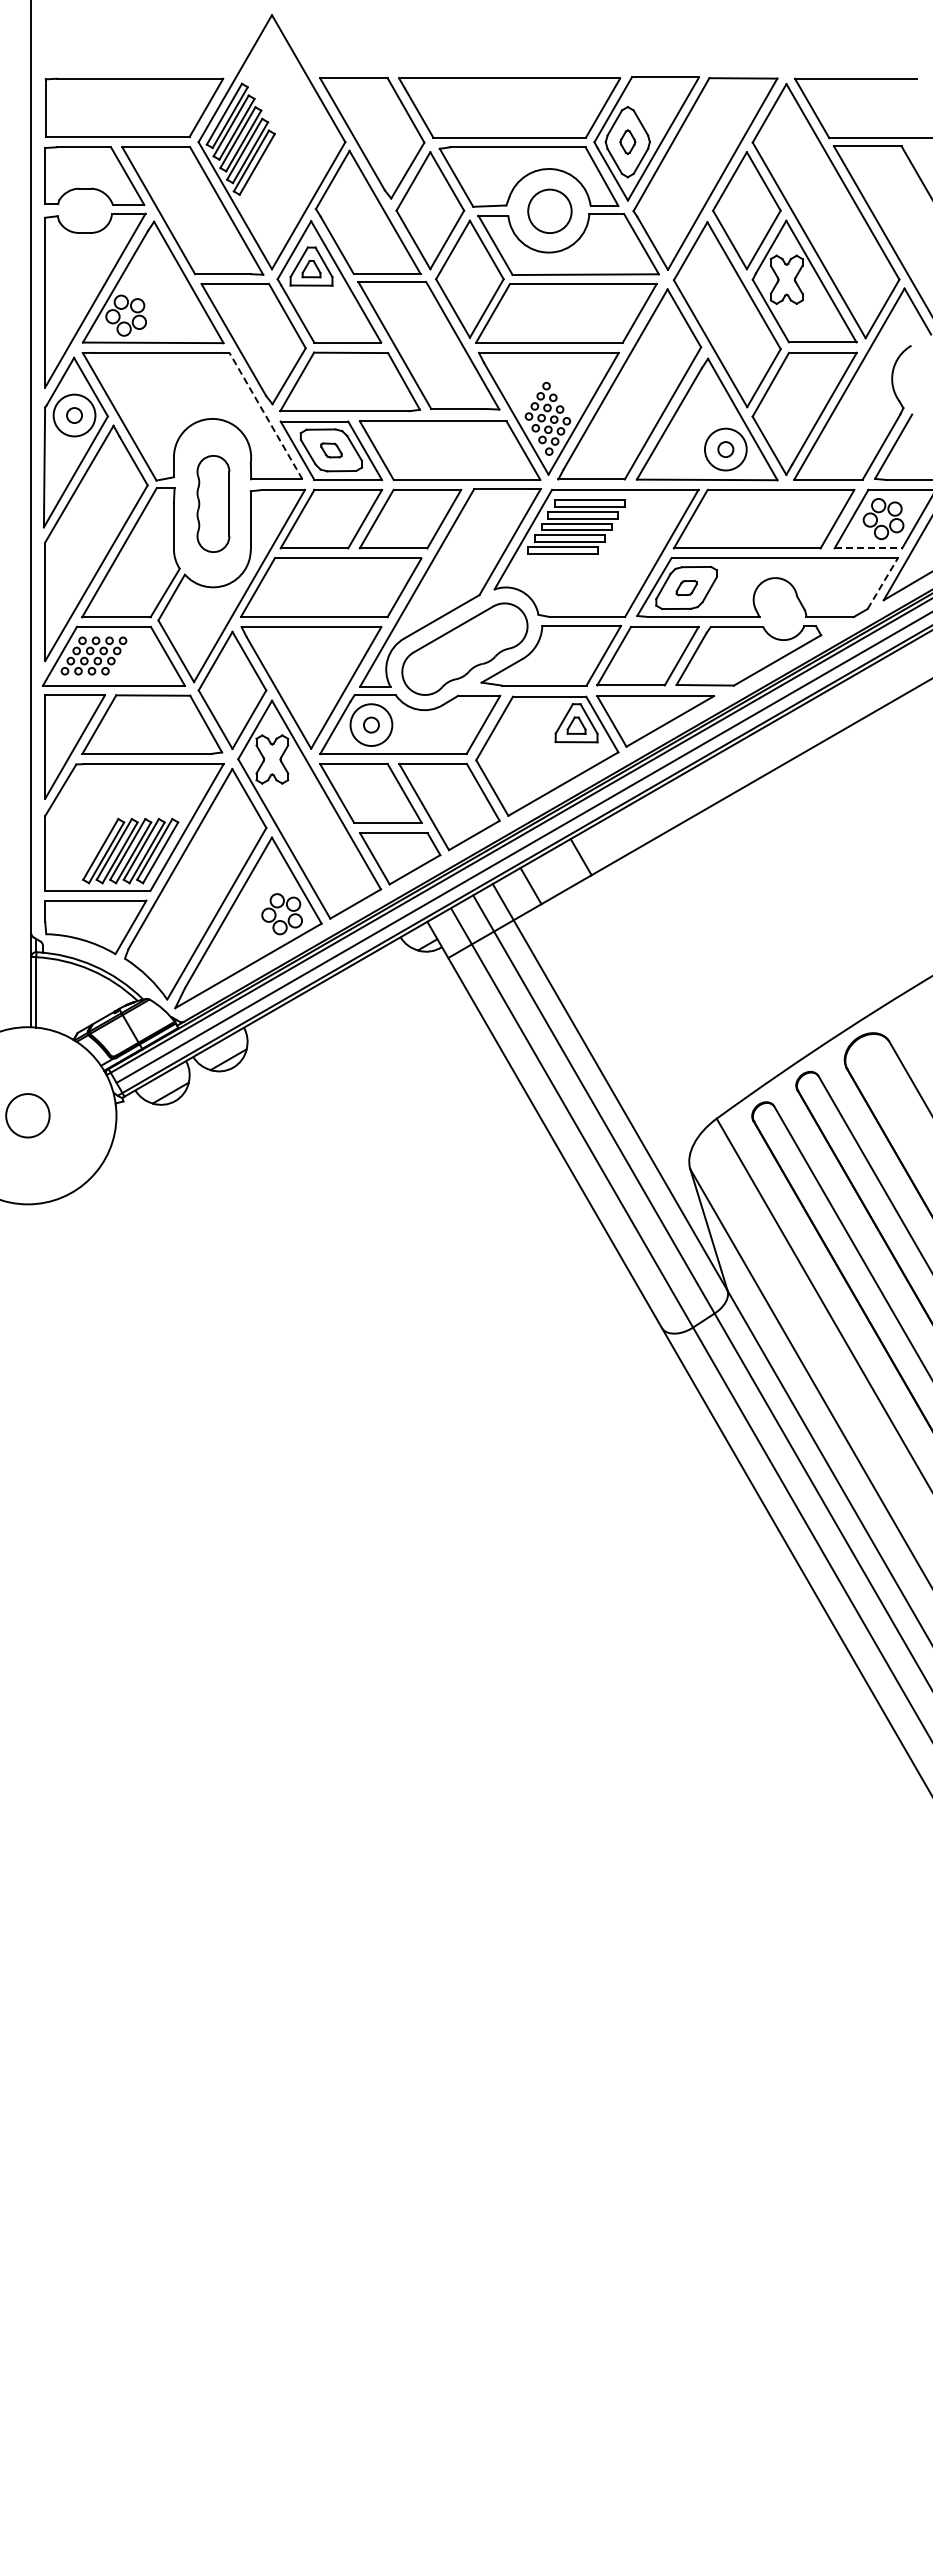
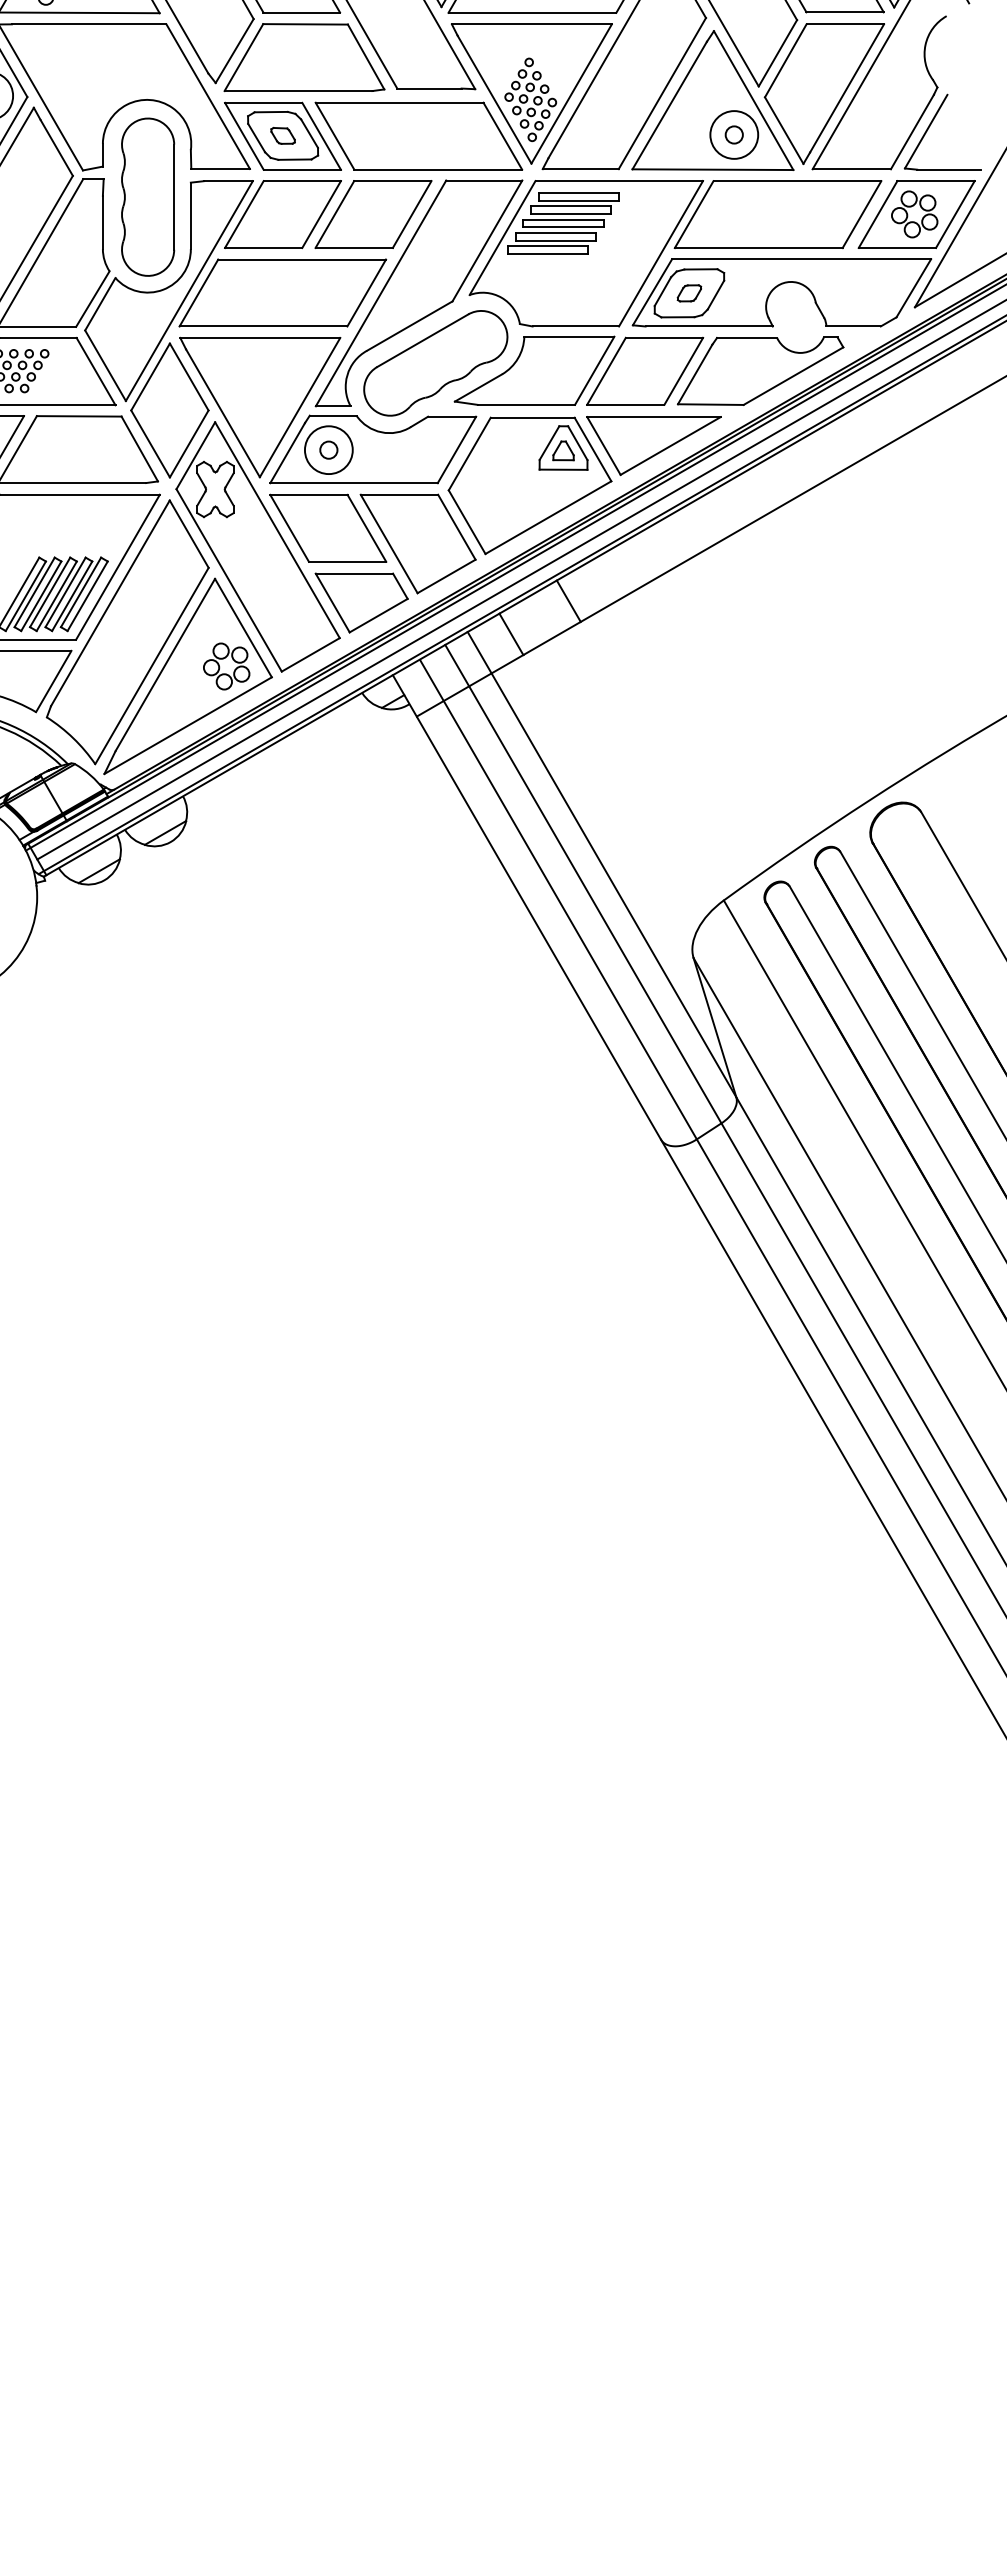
line: (265, 416) -> (207, 97), dashed -> solid
part: (213, 503) -> (148, 196), size x1.43
line: (868, 548) -> (897, 248), dashed -> solid
line: (882, 583) -> (913, 288), dashed -> solid

